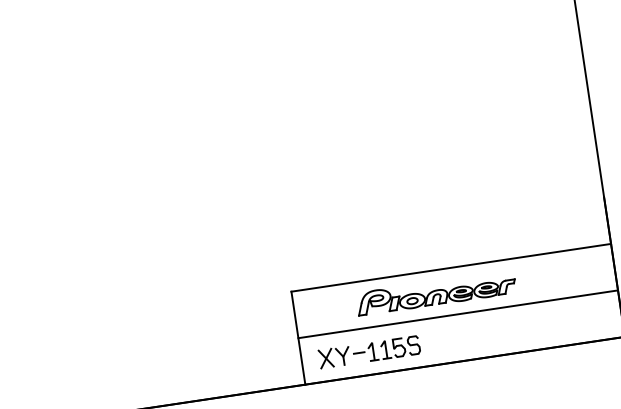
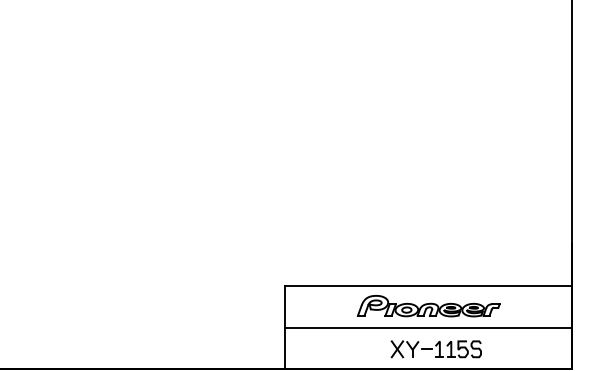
part: (436, 293) -> (428, 306), moved
part: (368, 352) -> (435, 349), moved

